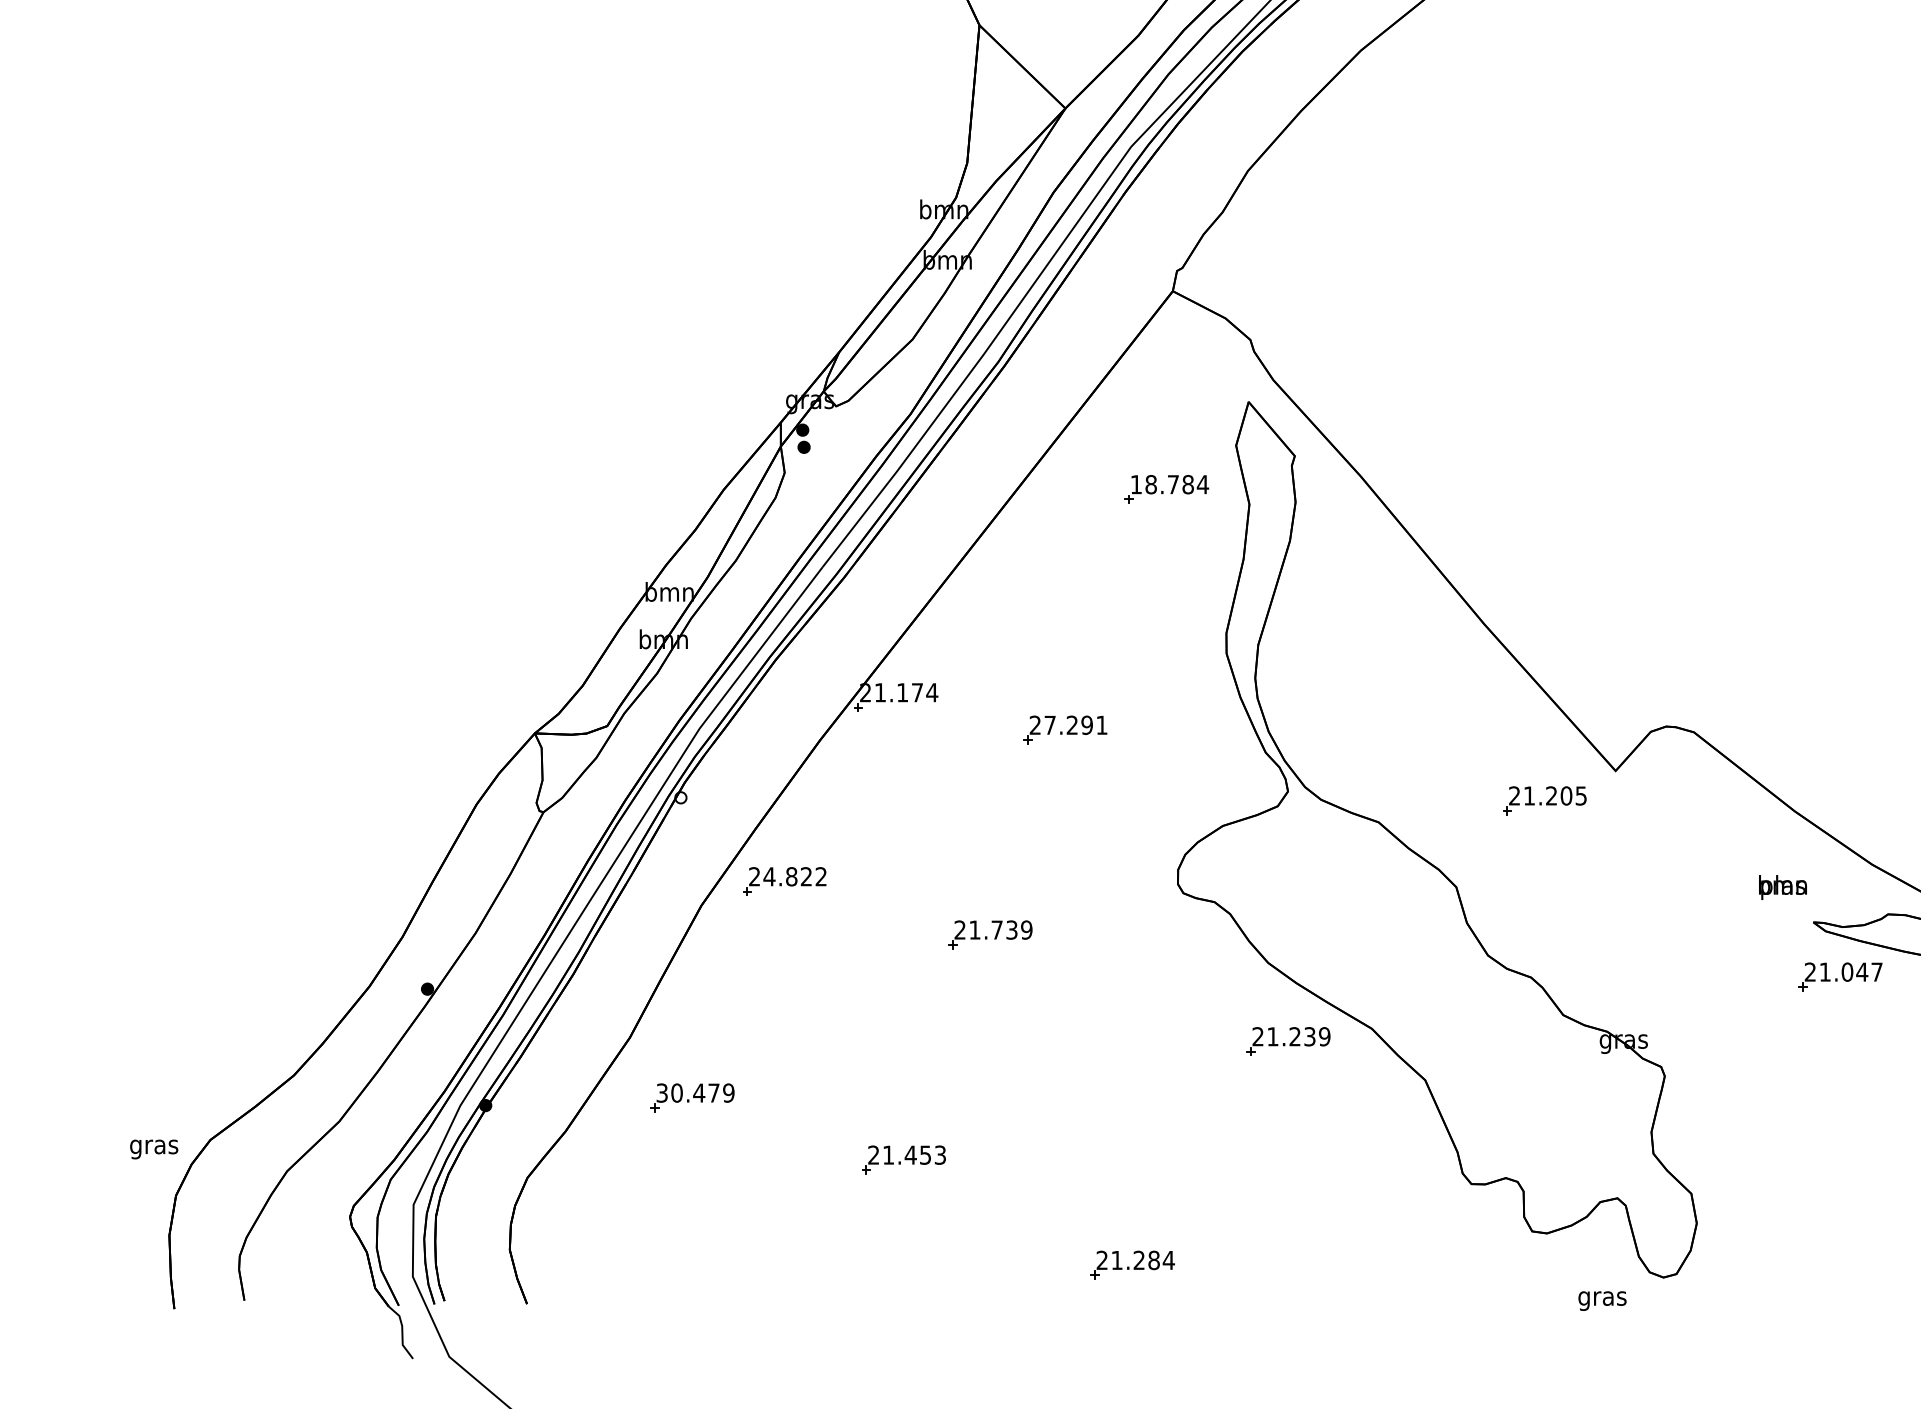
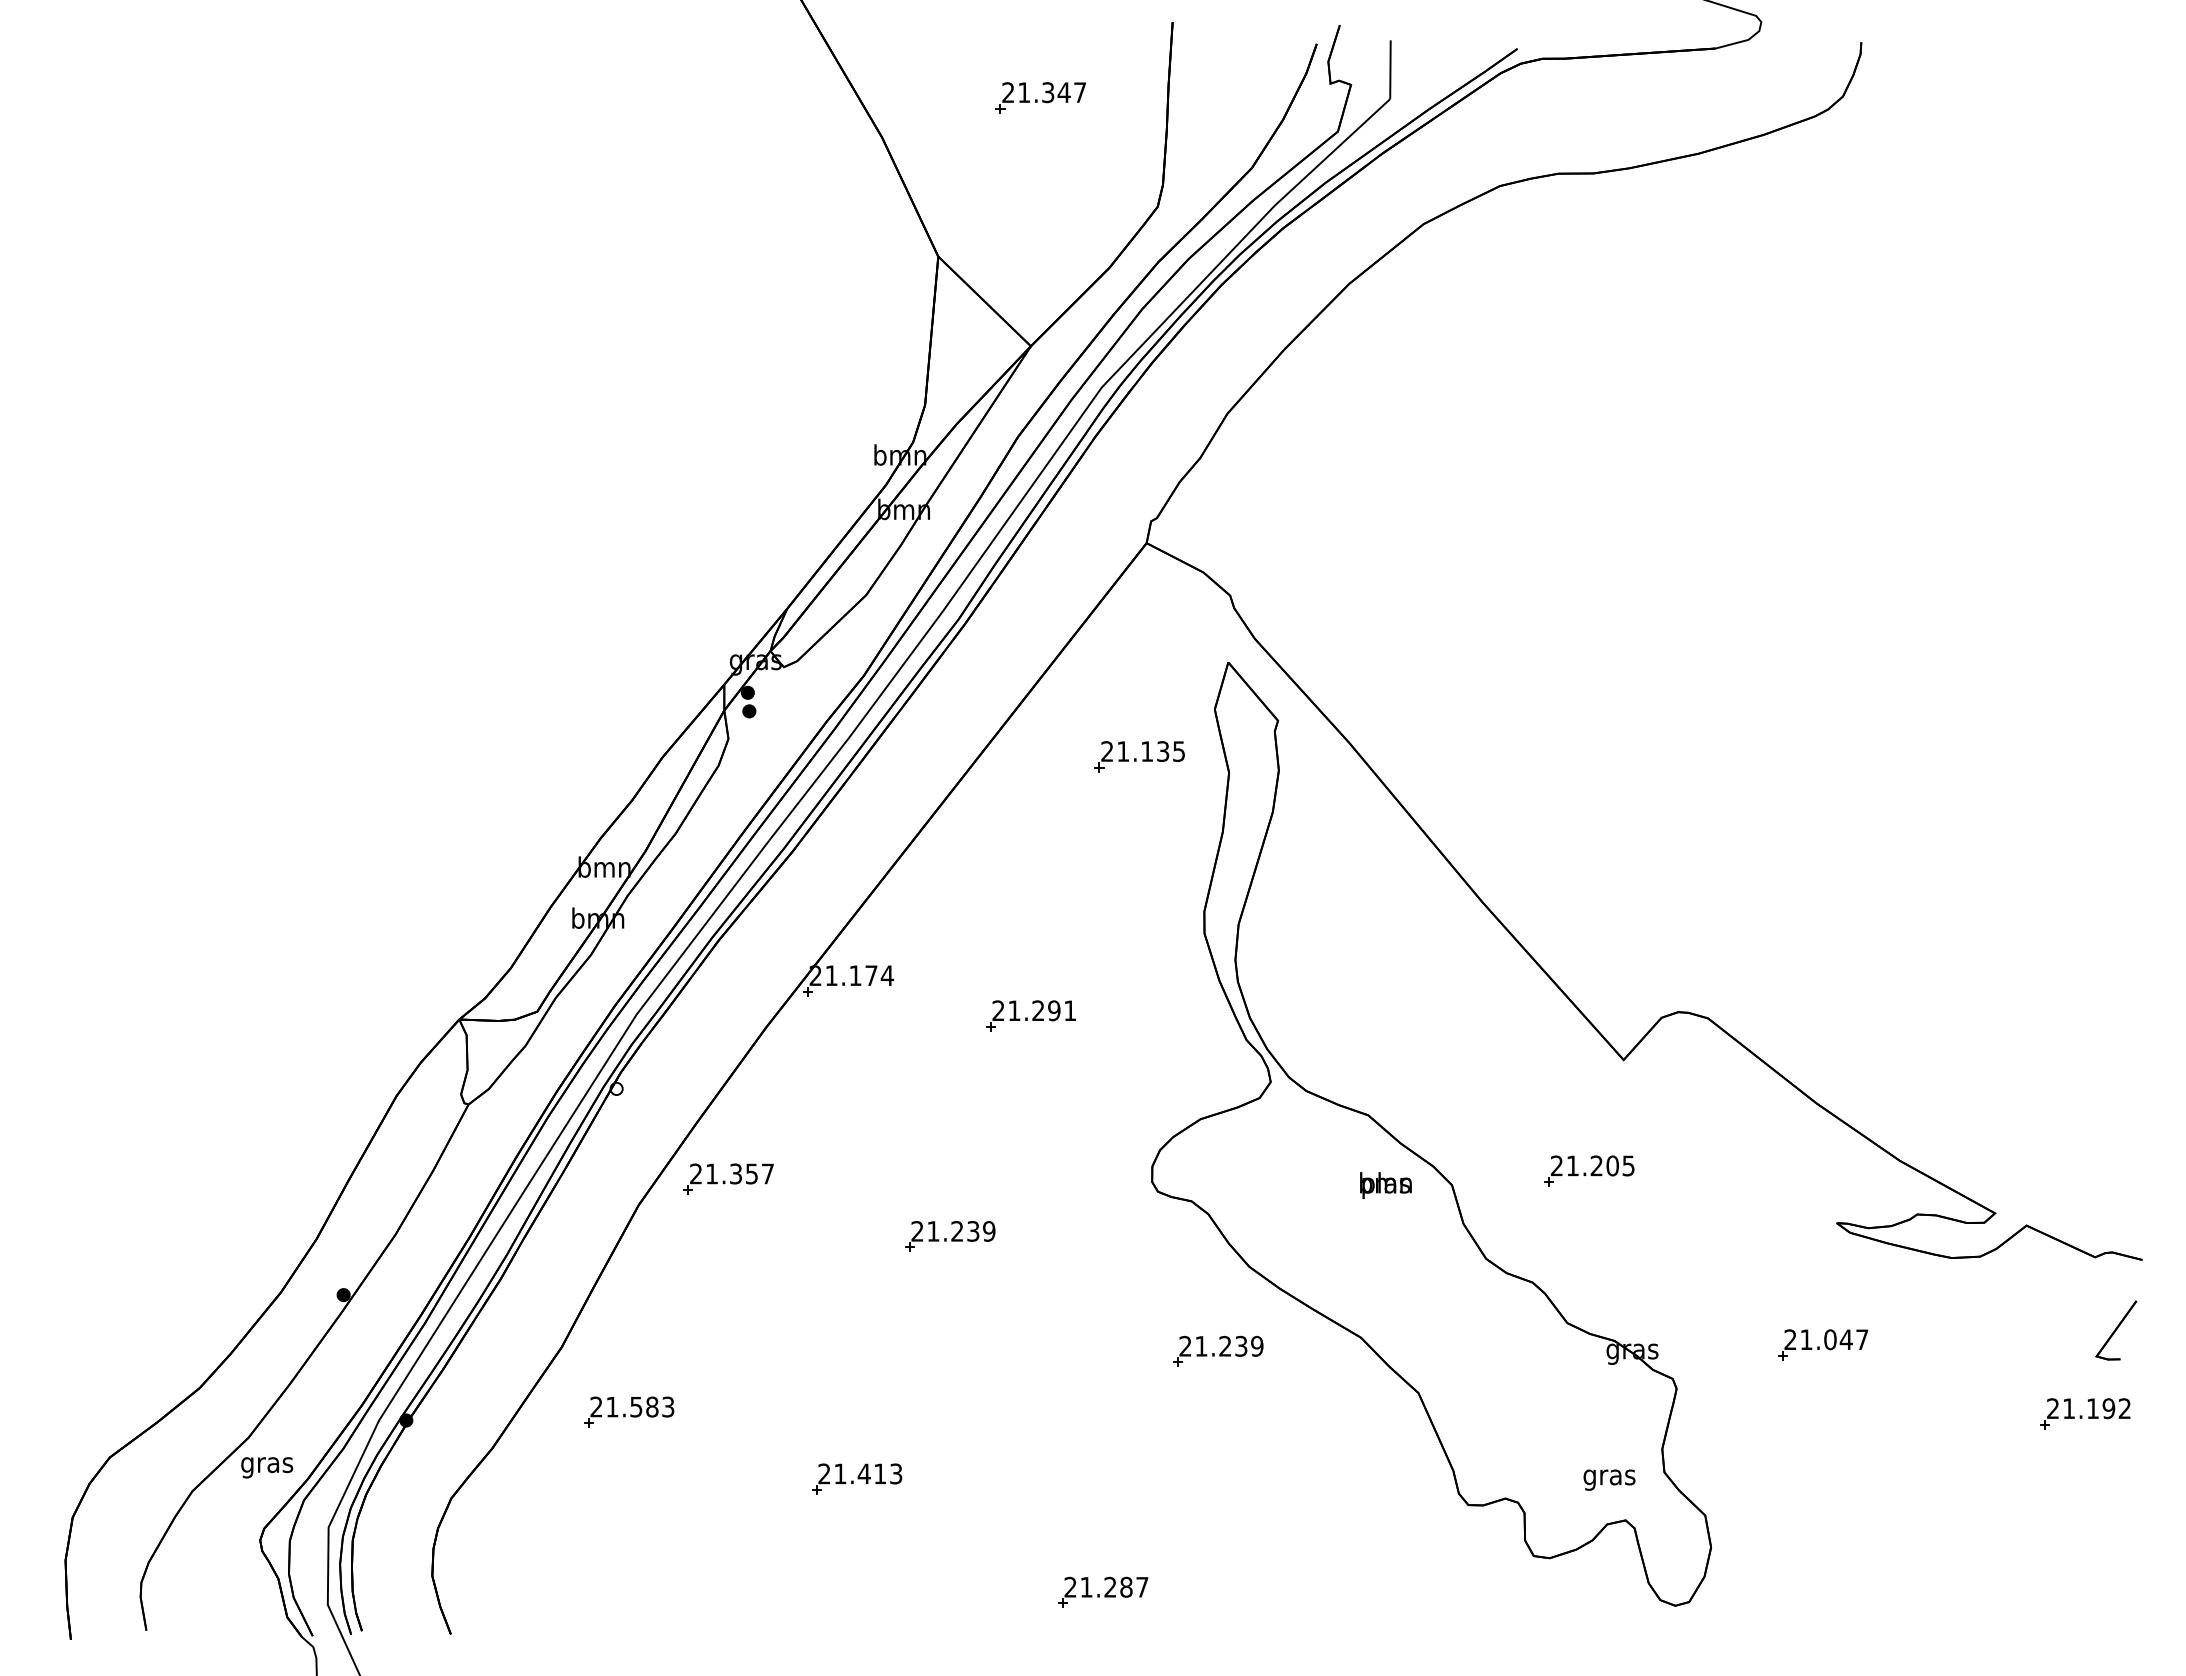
text: (1169, 484) -> (1143, 751), 18.784 -> 21.135
text: (1050, 725) -> (1014, 1010), 27.291 -> 21.291
part: (1544, 800) -> (1589, 1170), moved
text: (794, 876) -> (739, 1173), 24.822 -> 21.357
text: (1782, 887) -> (1385, 1185), moved
text: (997, 930) -> (957, 1231), 21.739 -> 21.239
part: (1841, 976) -> (1823, 1344), moved
part: (1288, 1040) -> (1218, 1350), moved
text: (695, 1092) -> (632, 1406), 30.479 -> 21.583
text: (154, 1149) -> (267, 1467), moved
text: (925, 1154) -> (880, 1473), 21.453 -> 21.413
text: (1168, 1260) -> (1141, 1587), 21.284 -> 21.287
text: (1602, 1300) -> (1609, 1479), moved

